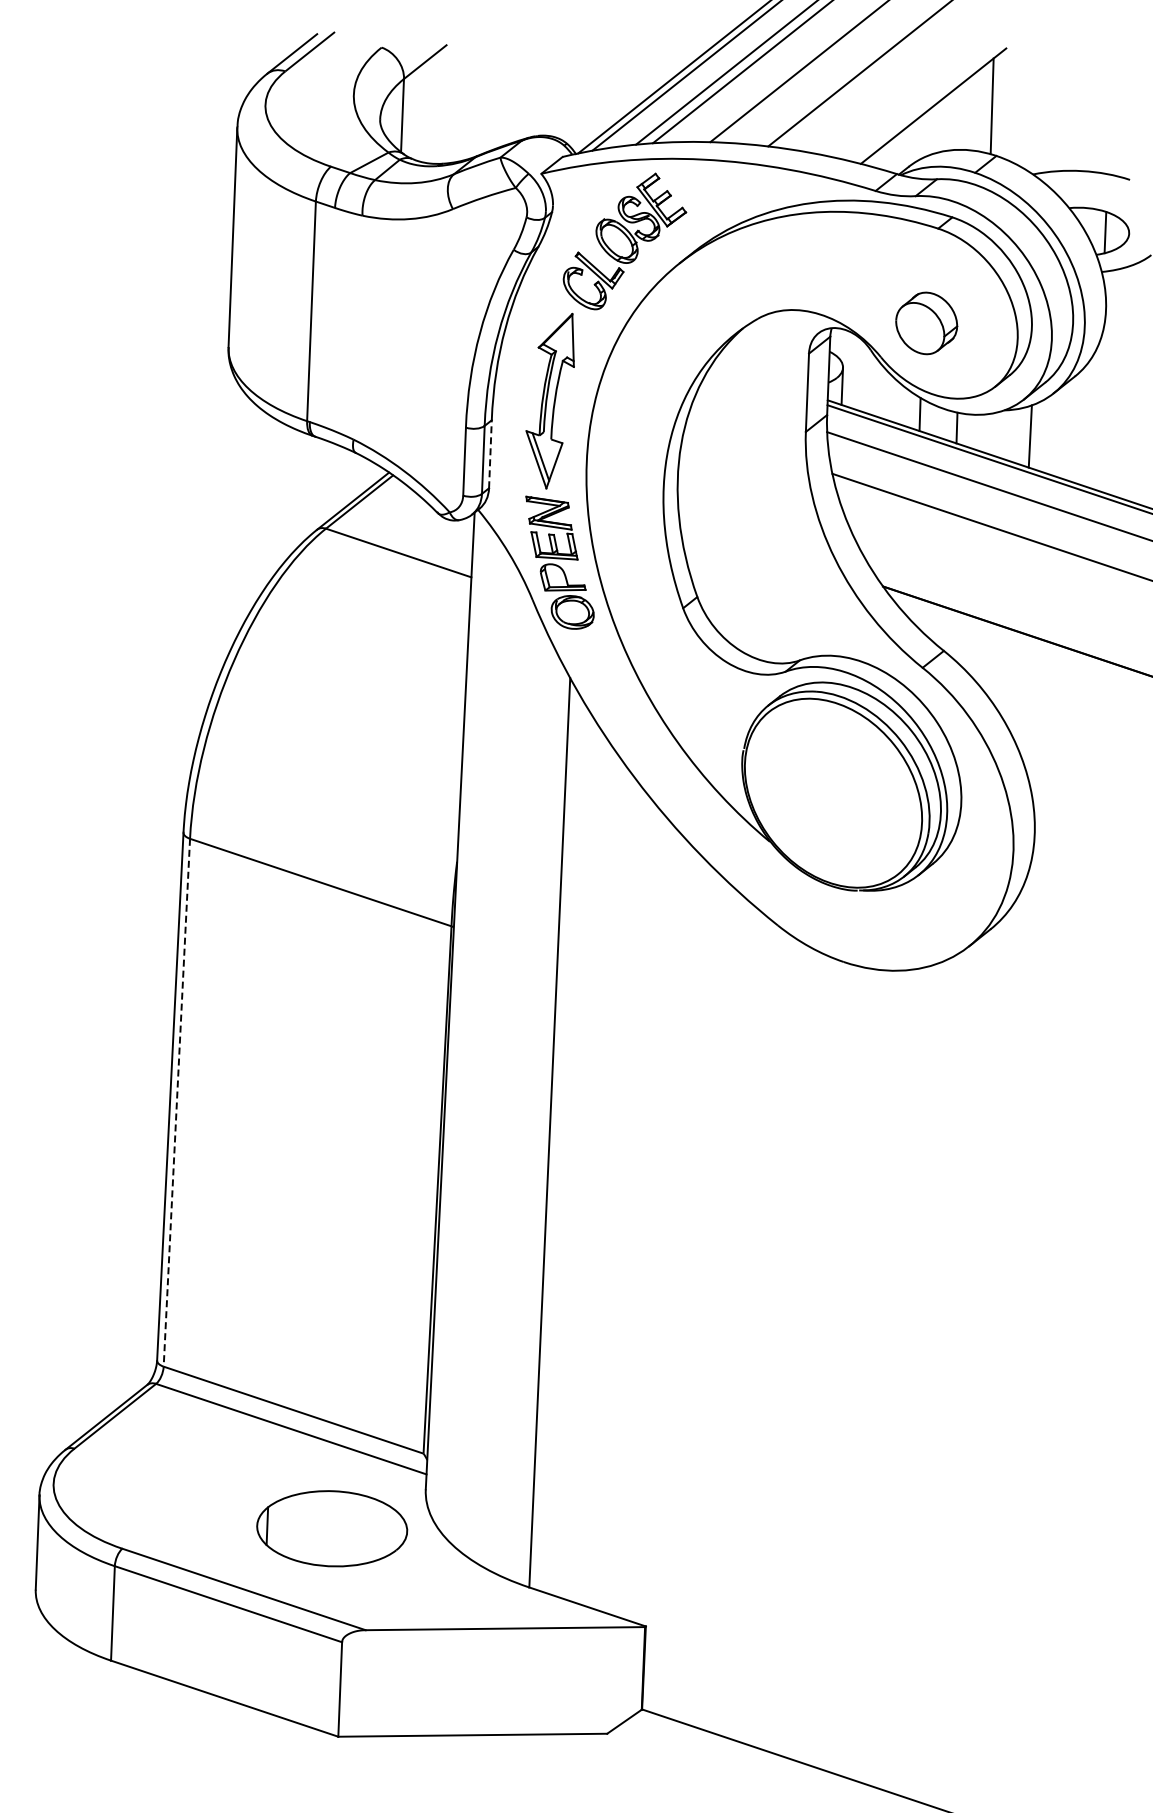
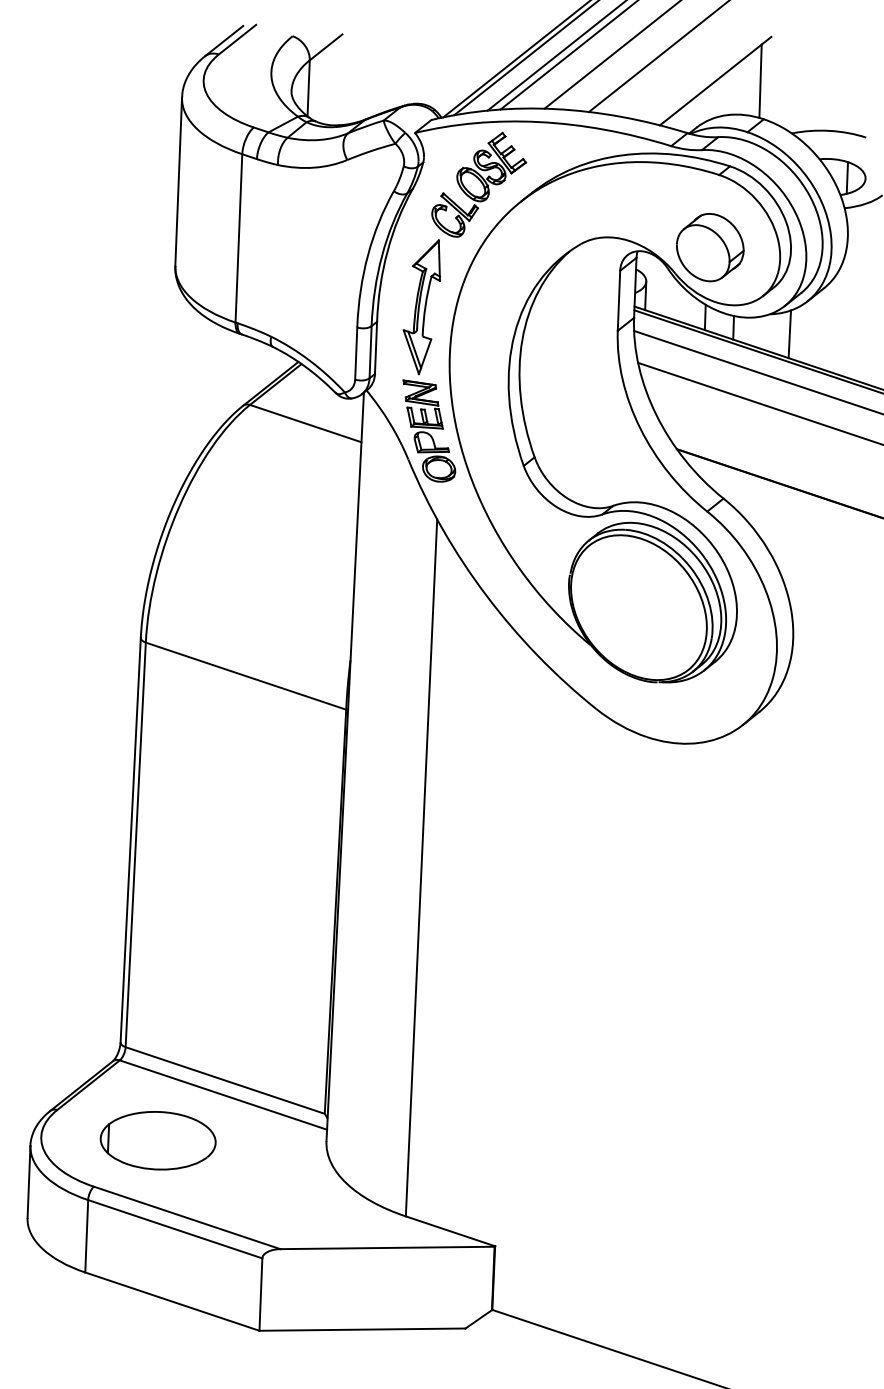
part: (926, 323) -> (710, 247), size x1.43
line: (490, 453) -> (376, 347), dashed -> solid
line: (176, 1103) -> (135, 845), dashed -> solid
part: (332, 1528) -> (158, 1140), moved

